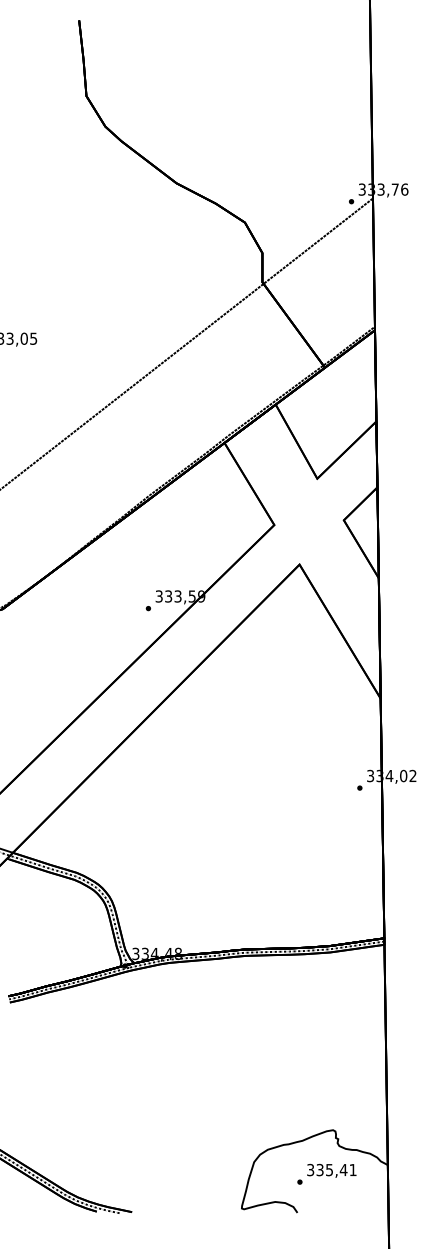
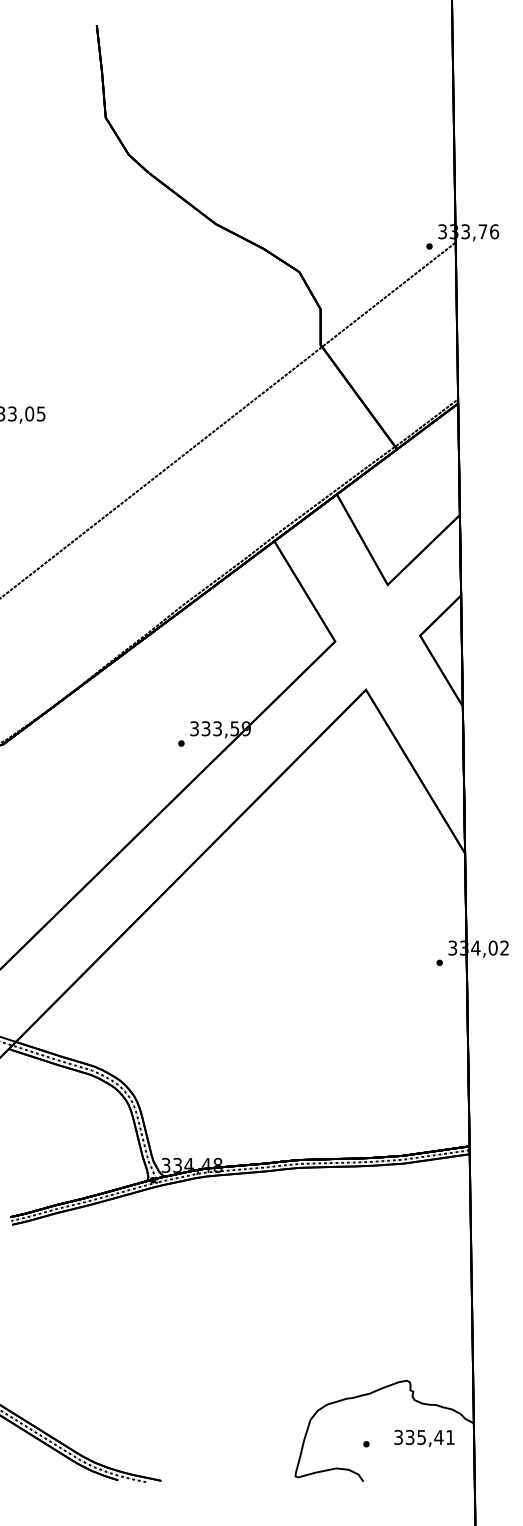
text: (331, 1170) -> (424, 1438), moved

